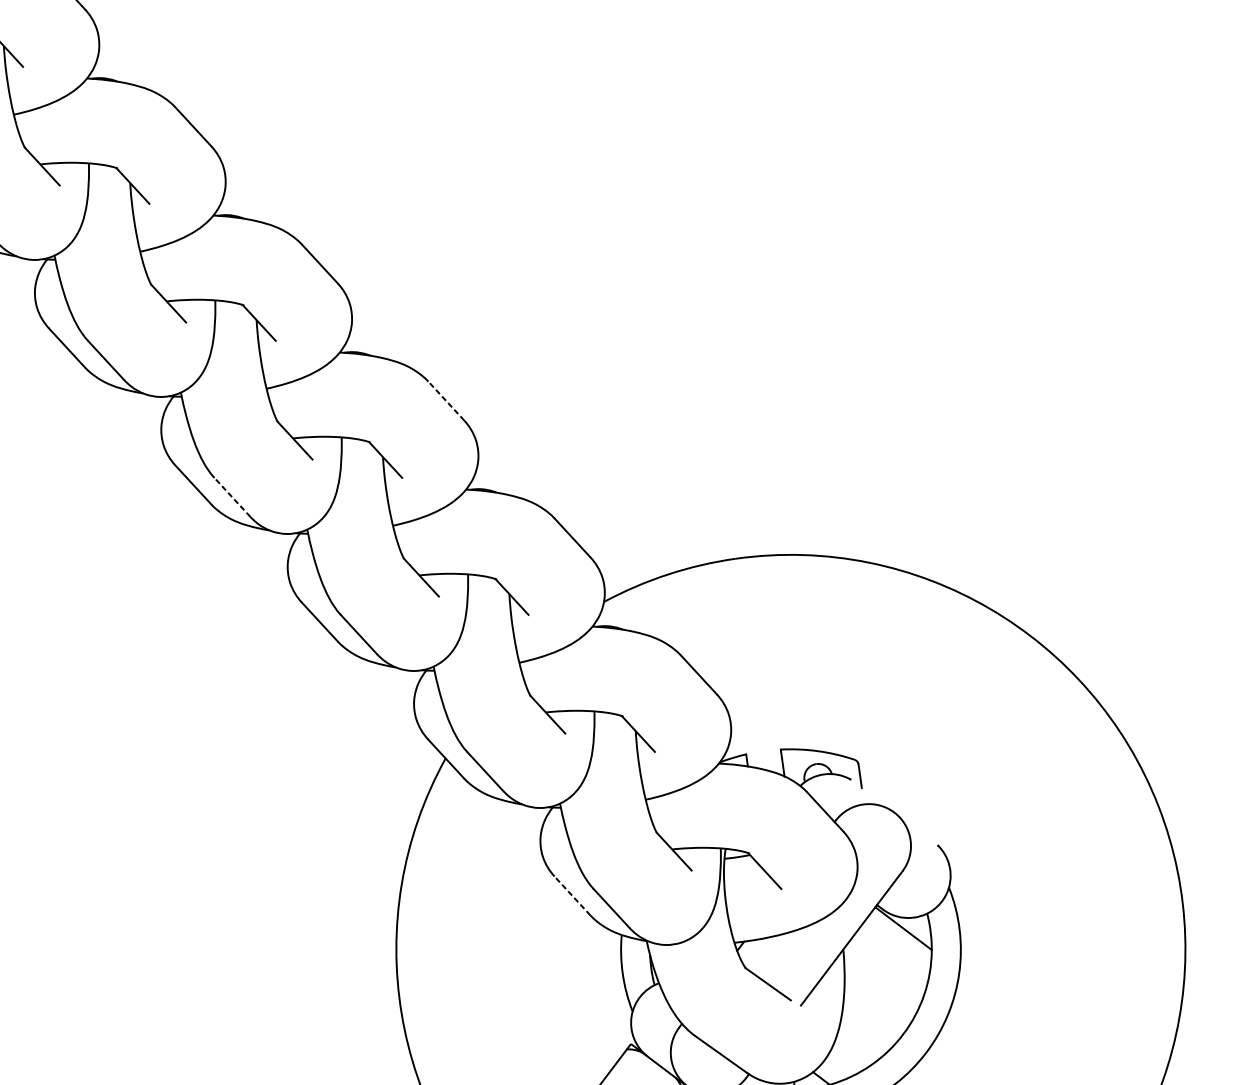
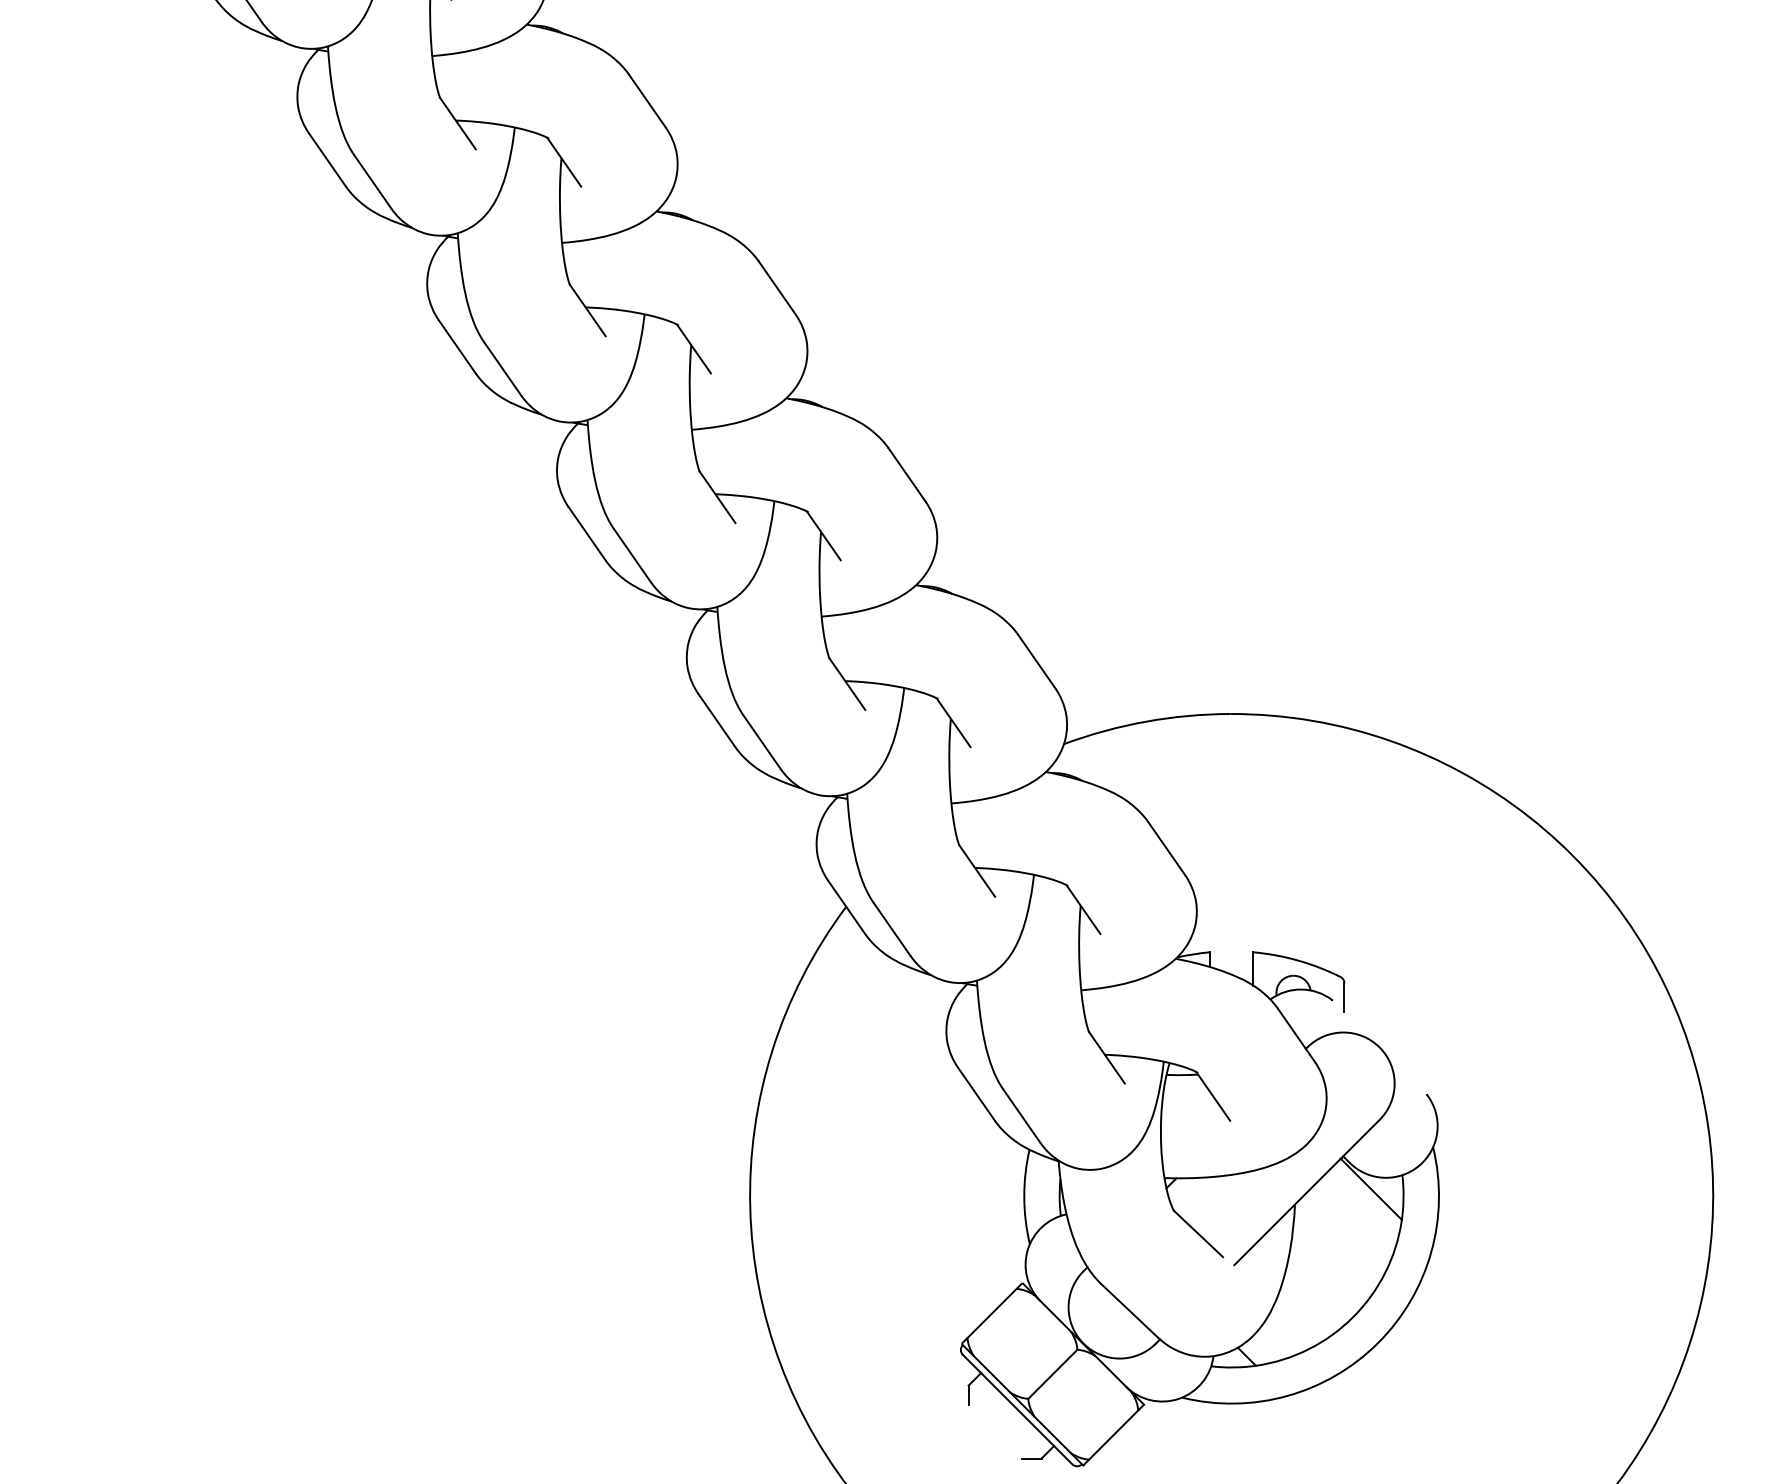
line: (445, 400) -> (906, 474), dashed -> solid
line: (232, 497) -> (632, 555), dashed -> solid
line: (572, 895) -> (976, 1093), dashed -> solid

